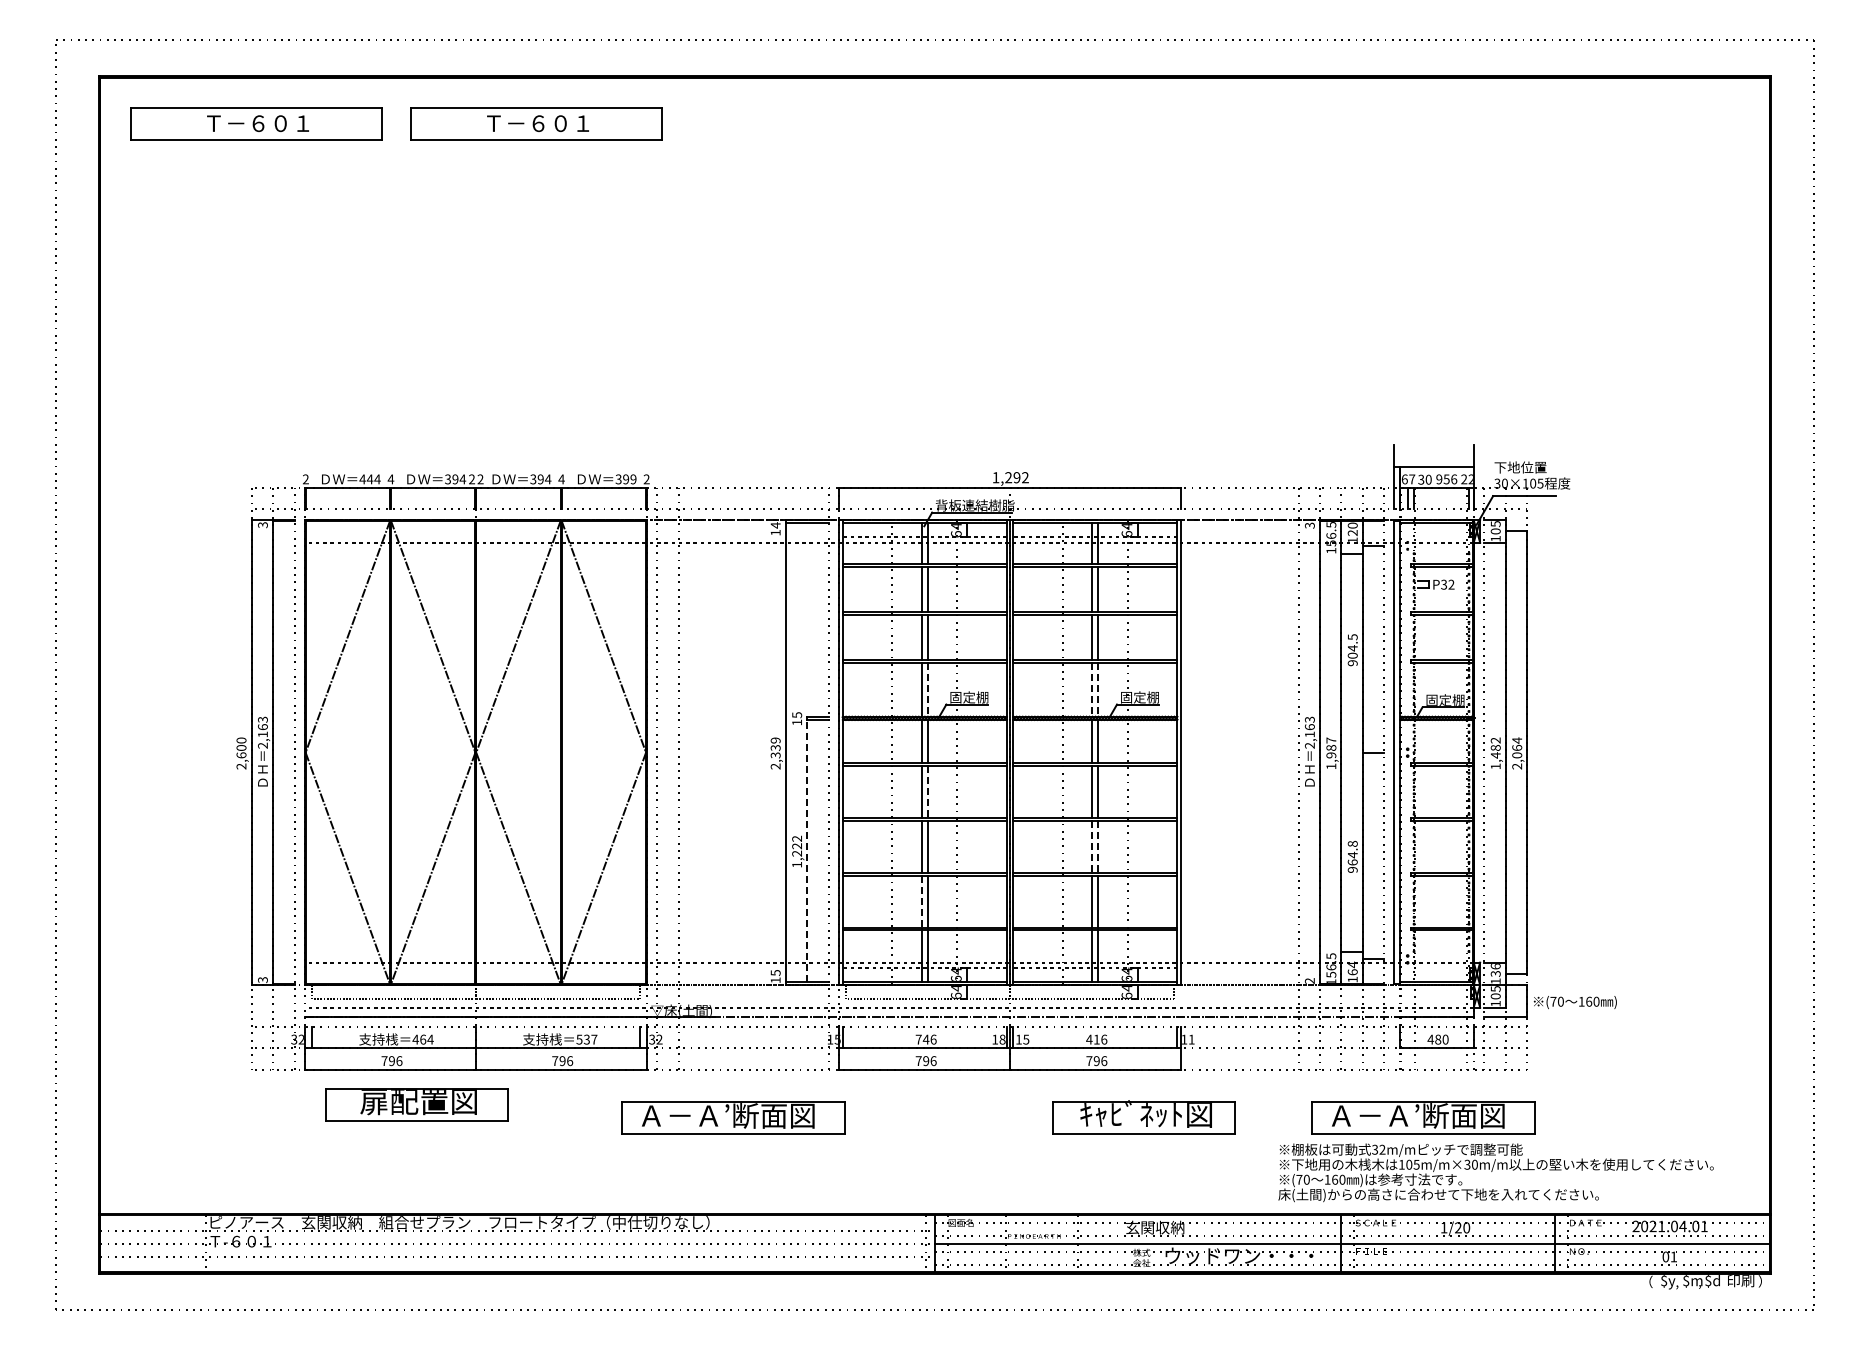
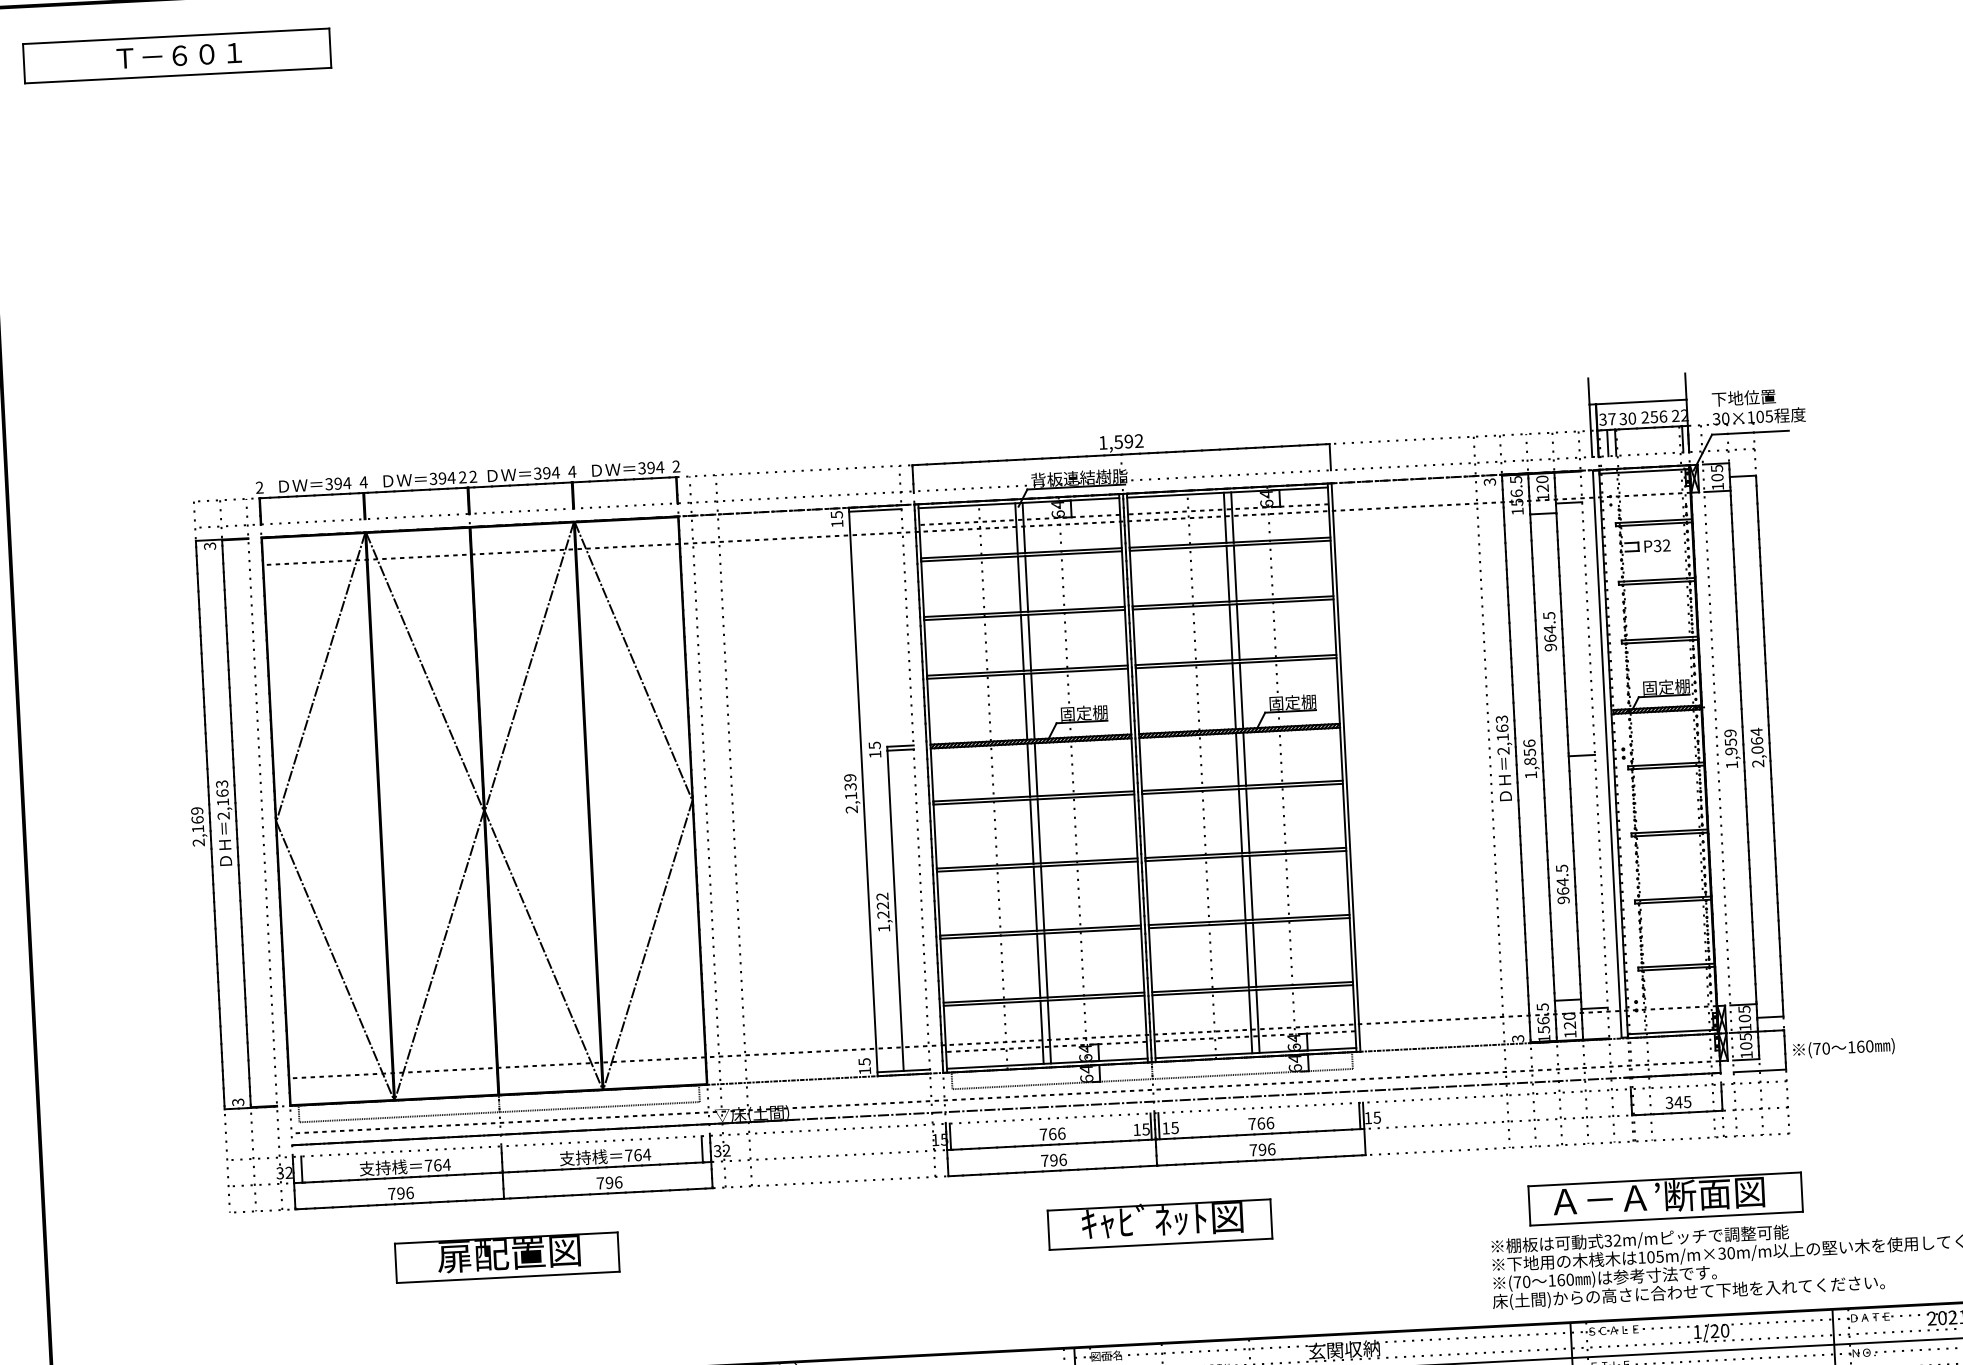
part: (536, 123) -> (519, 38), removed
text: (1008, 477) -> (1118, 441), 1,292 -> 1,592
text: (366, 479) -> (333, 484), 444 -> 394
text: (633, 479) -> (660, 467), 399 -> 394
text: (1404, 479) -> (1602, 419), 67 -> 37
text: (1439, 479) -> (1645, 417), 956 -> 256
text: (775, 525) -> (836, 514), 14 -> 15
text: (1352, 655) -> (1550, 638), 904.5 -> 964.5
line: (927, 689) -> (1032, 706), dashed -> solid
line: (1092, 689) -> (1234, 695), dashed -> solid
line: (1098, 689) -> (1241, 695), dashed -> solid
text: (241, 747) -> (197, 819), 2,600 -> 2,169
text: (1331, 747) -> (1530, 751), 1,987 -> 1,856
text: (1495, 747) -> (1730, 741), 1,482 -> 1,959
text: (775, 755) -> (850, 796), 2,339 -> 2,139
line: (927, 792) -> (1038, 831), dashed -> solid
text: (1352, 843) -> (1561, 867), 964.8 -> 964.5
line: (1092, 847) -> (1244, 888), dashed -> solid
line: (1098, 847) -> (1251, 888), dashed -> solid
line: (807, 850) -> (895, 910), dashed -> solid
line: (921, 902) -> (1038, 966), dashed -> solid
text: (1352, 968) -> (1569, 1020), 164 -> 120
text: (1495, 970) -> (1744, 1014), 136 -> 105
text: (1309, 981) -> (1517, 1039), 2 -> 3
text: (415, 1039) -> (428, 1165), 464 -> 764
text: (586, 1039) -> (637, 1155), 537 -> 764
text: (925, 1039) -> (1051, 1134), 746 -> 766
text: (1002, 1039) -> (1145, 1129), 18 -> 15
text: (1092, 1039) -> (1255, 1123), 416 -> 766
text: (1191, 1039) -> (1376, 1117), 11 -> 15
text: (1437, 1039) -> (1677, 1102), 480 -> 345
part: (416, 1104) -> (506, 1257), moved
part: (733, 1117) -> (821, 1241), removed
part: (1143, 1117) -> (1159, 1224), moved

